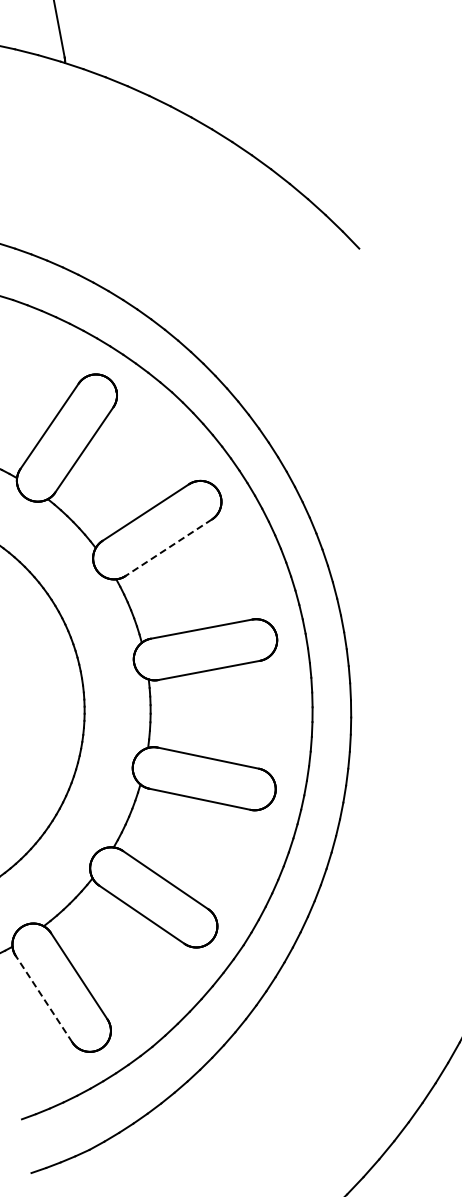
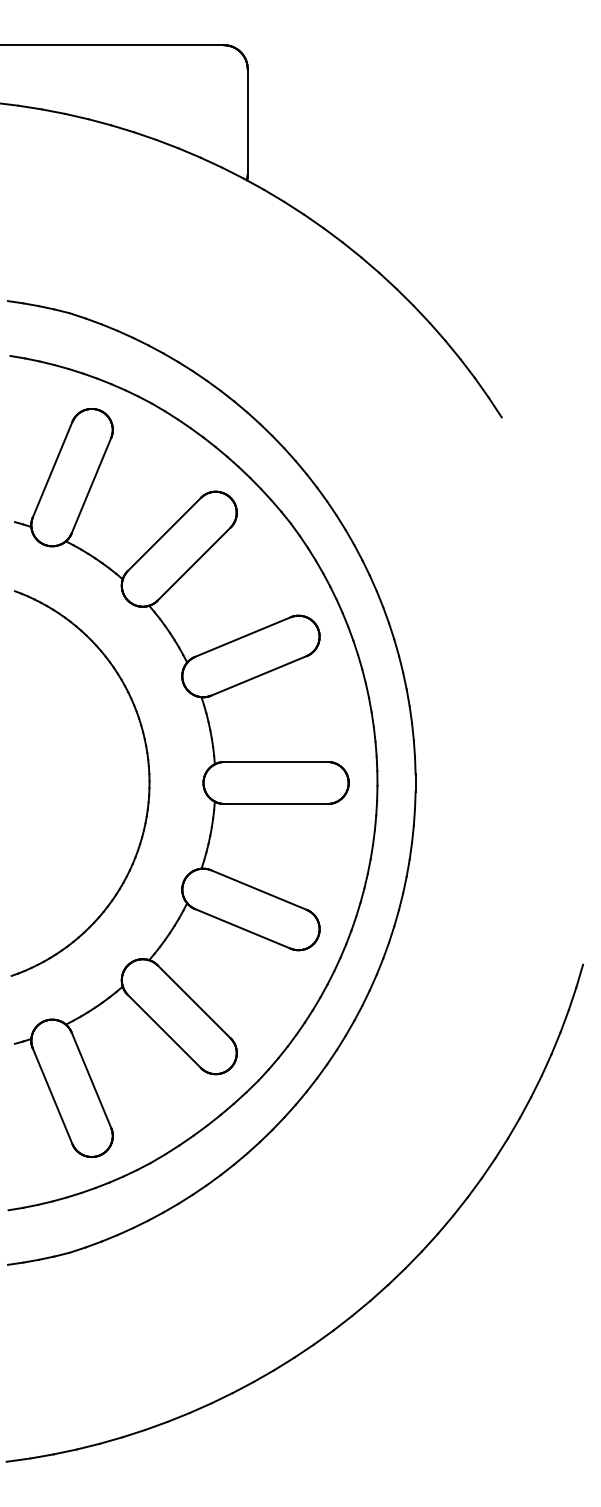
line: (169, 547) -> (259, 675), dashed -> solid
line: (43, 999) -> (52, 1096), dashed -> solid

